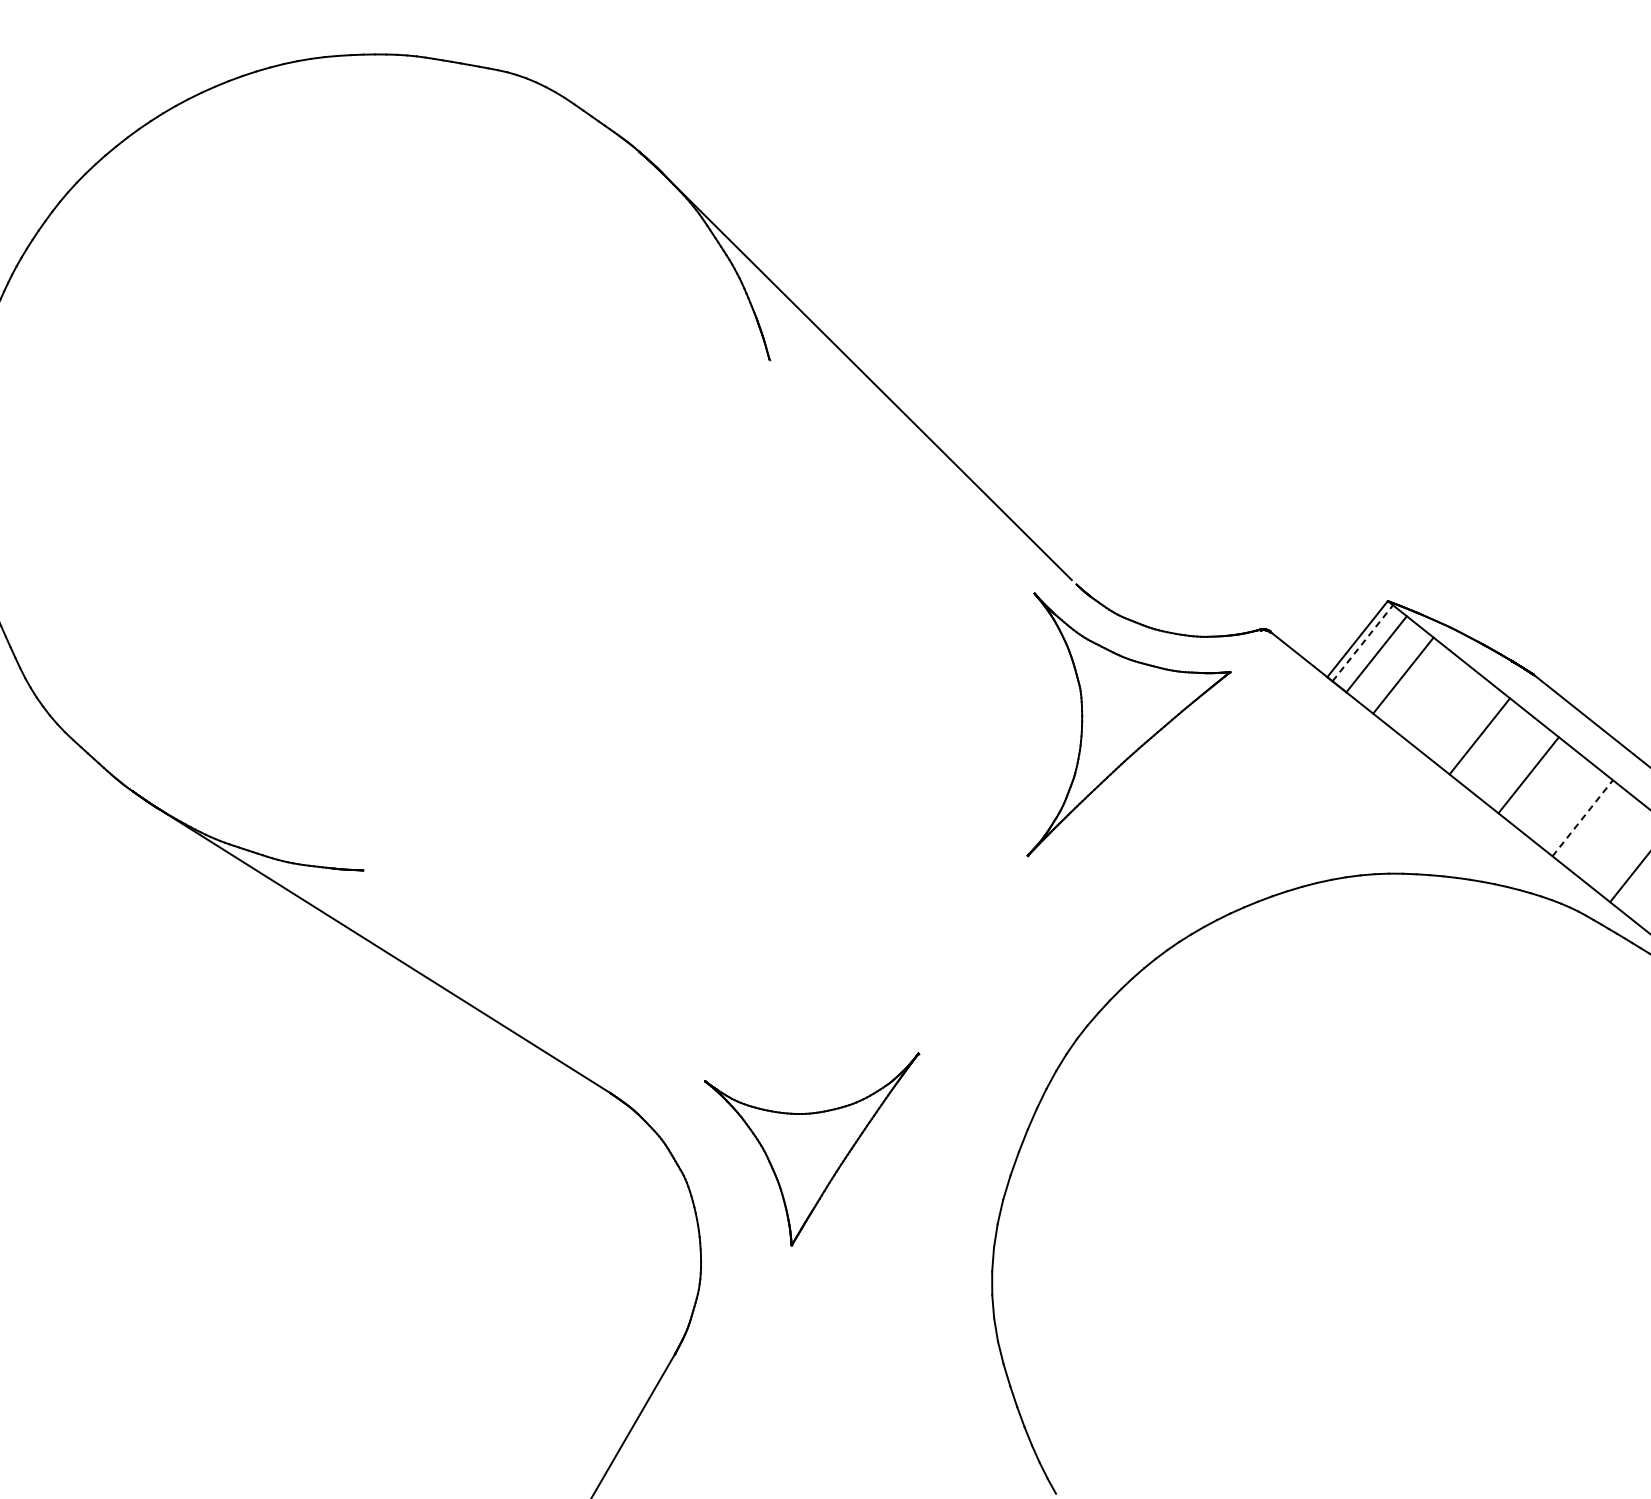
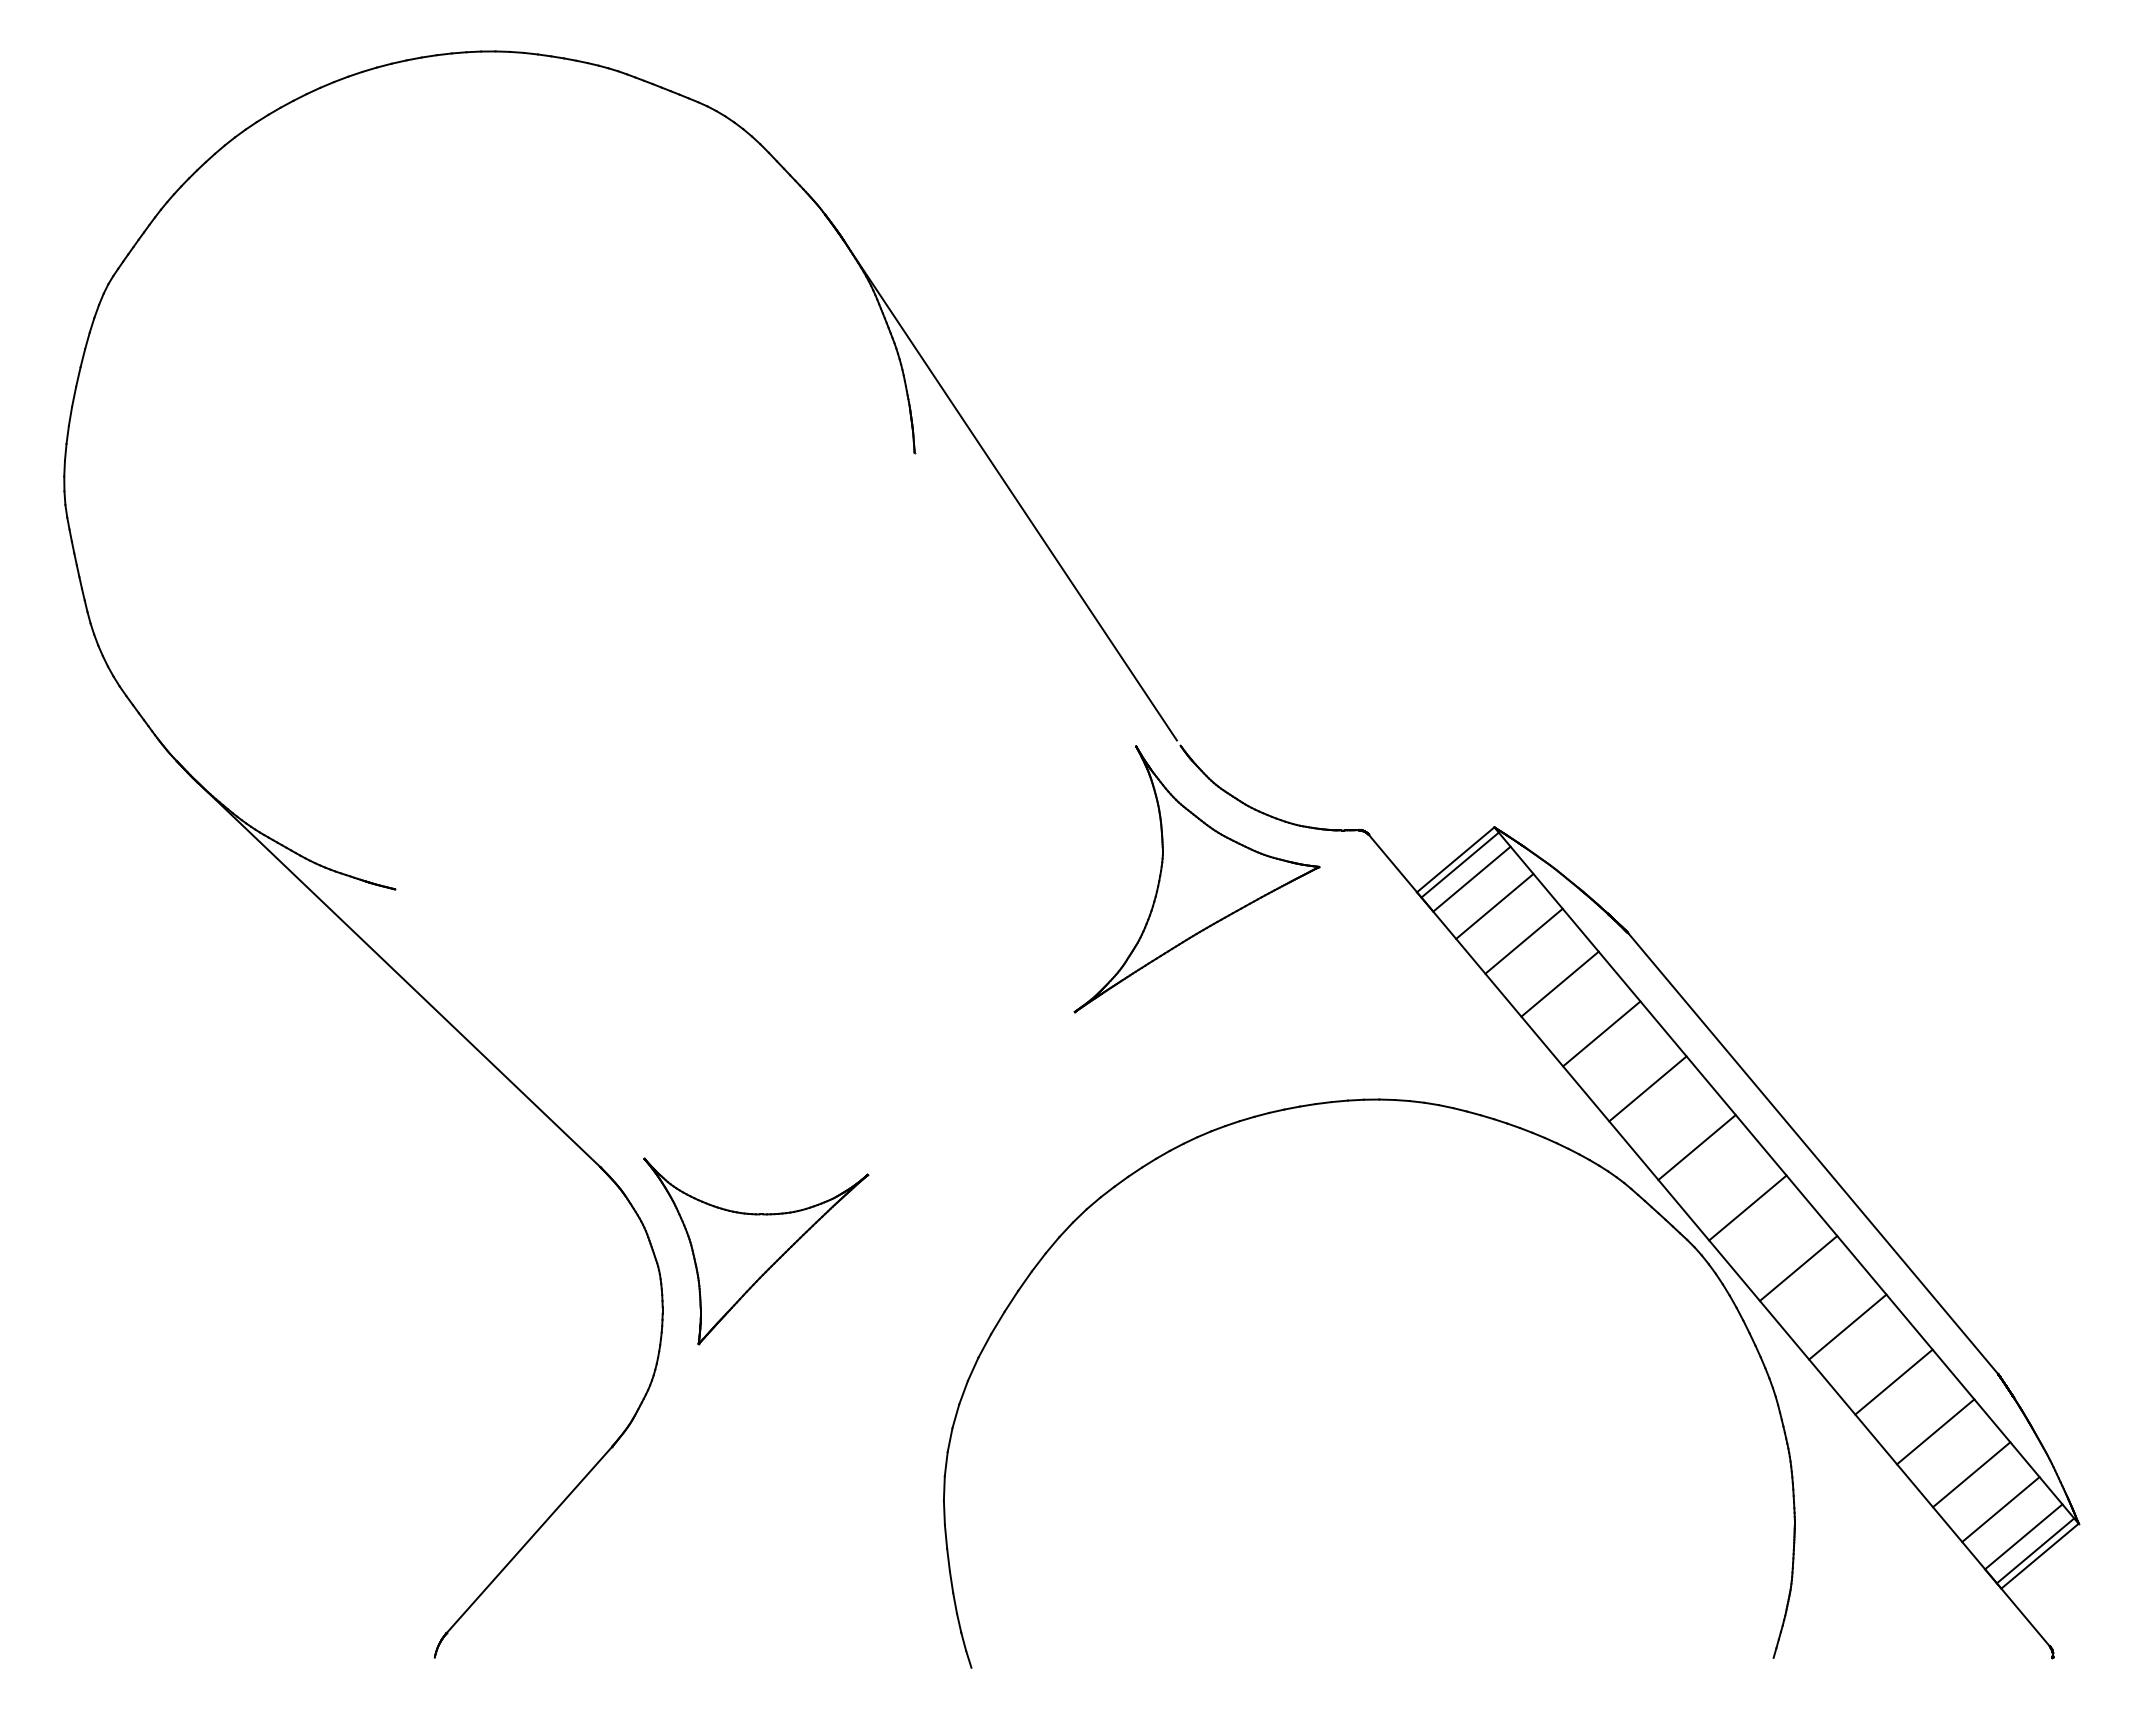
line: (1363, 642) -> (1460, 864), dashed -> solid
line: (1436, 702) -> (1523, 940), added
line: (1582, 817) -> (1647, 1088), dashed -> solid
part: (828, 1147) -> (756, 1251), moved

